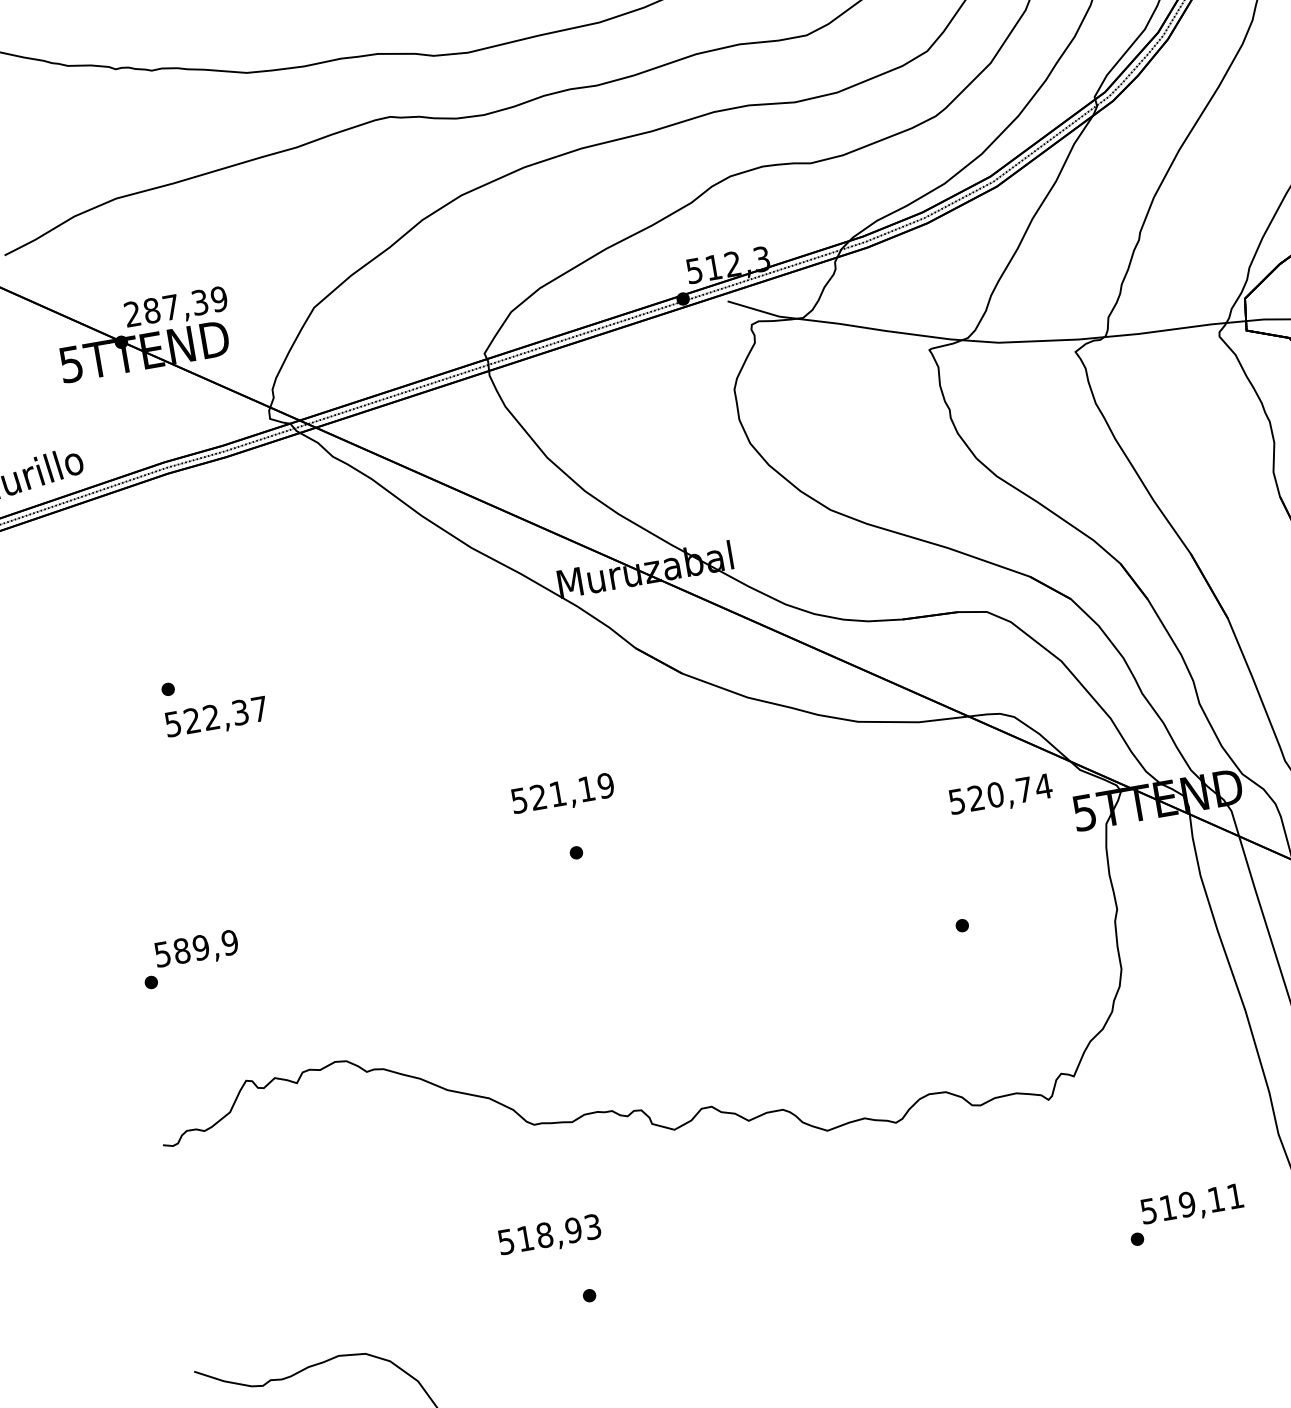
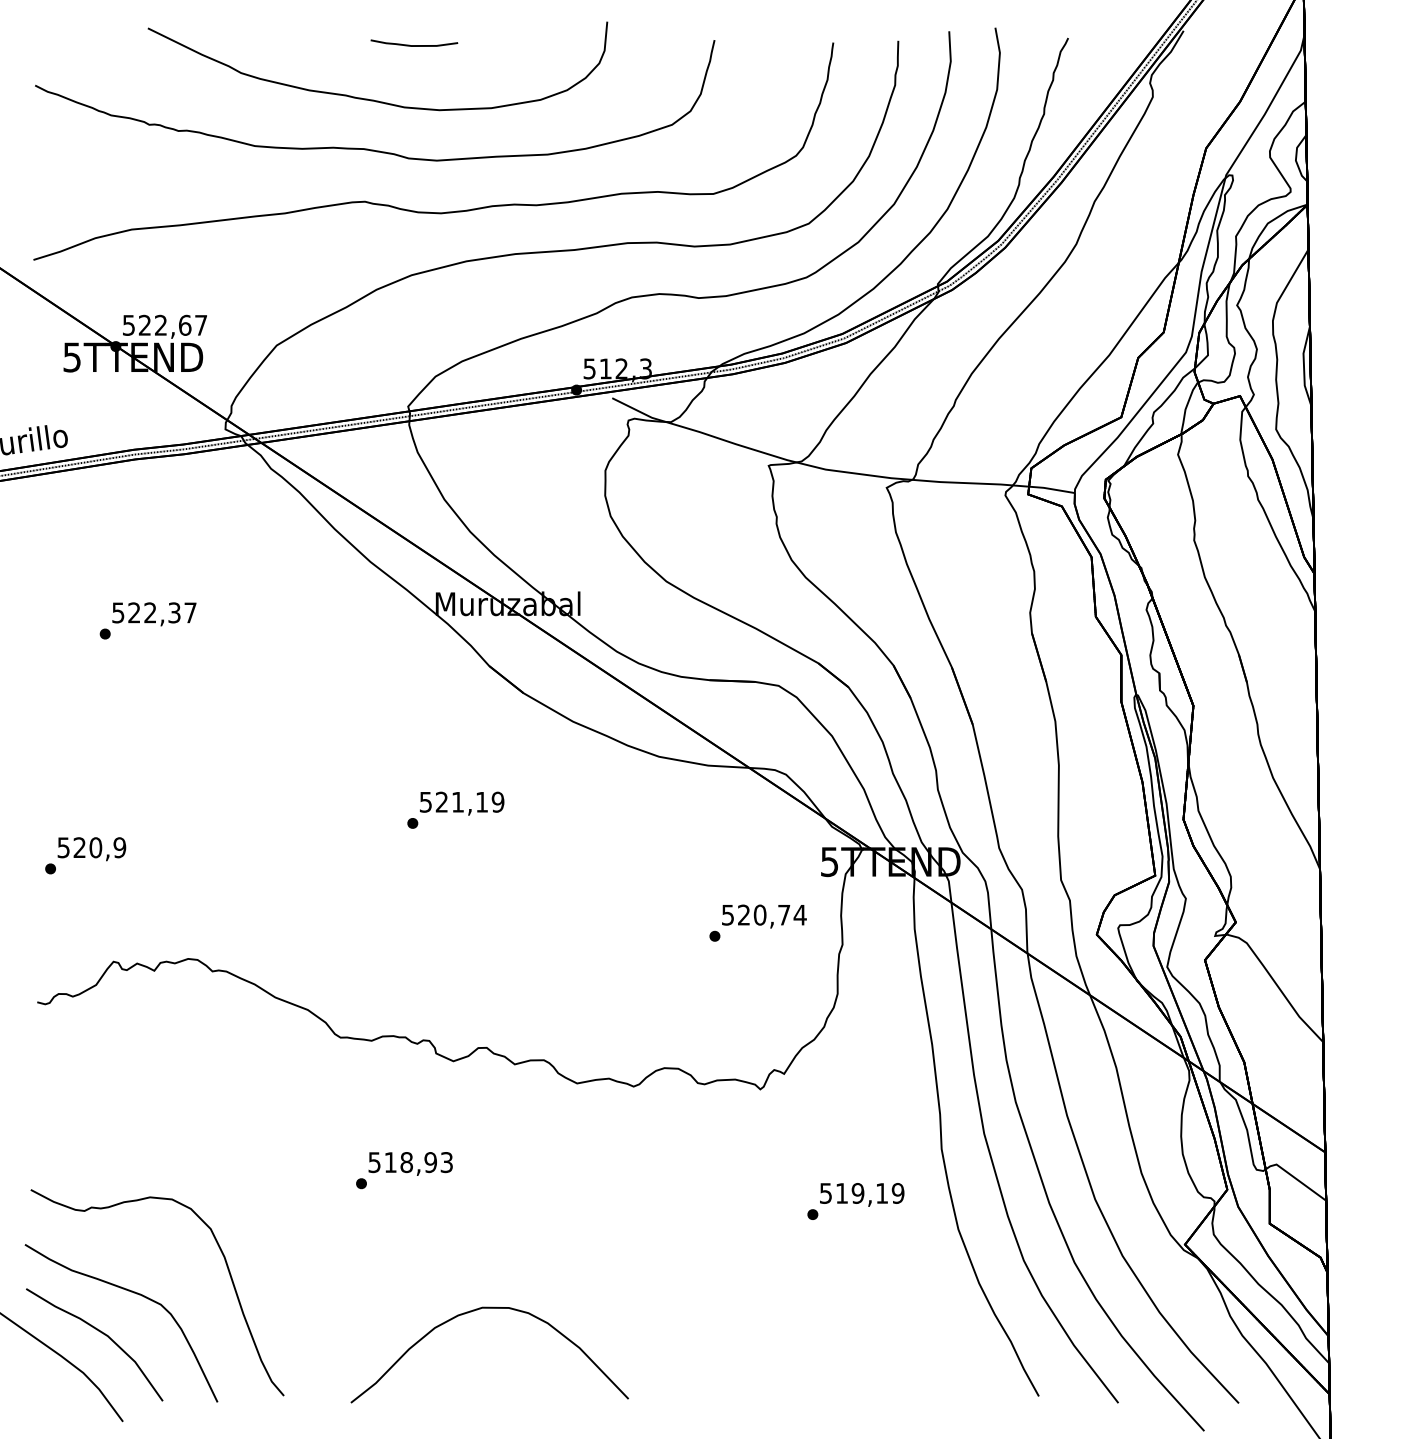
text: (176, 305) -> (165, 324), 287,39 -> 522,67
text: (216, 718) -> (154, 614), moved
text: (563, 794) -> (462, 803), moved
text: (1001, 795) -> (764, 916), moved
text: (191, 949) -> (87, 847), 589,9 -> 520,9
text: (1234, 1196) -> (897, 1193), 519,11 -> 519,19
text: (549, 1235) -> (410, 1163), moved

